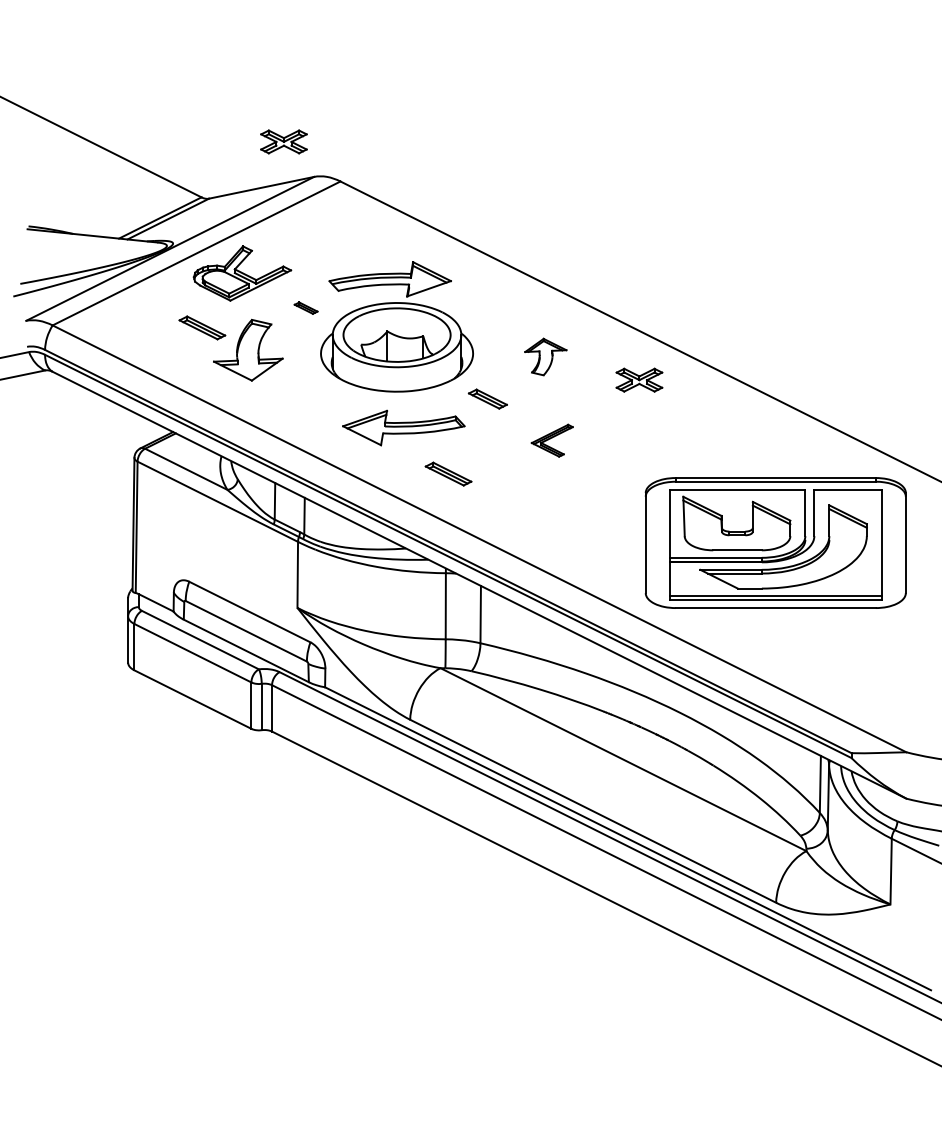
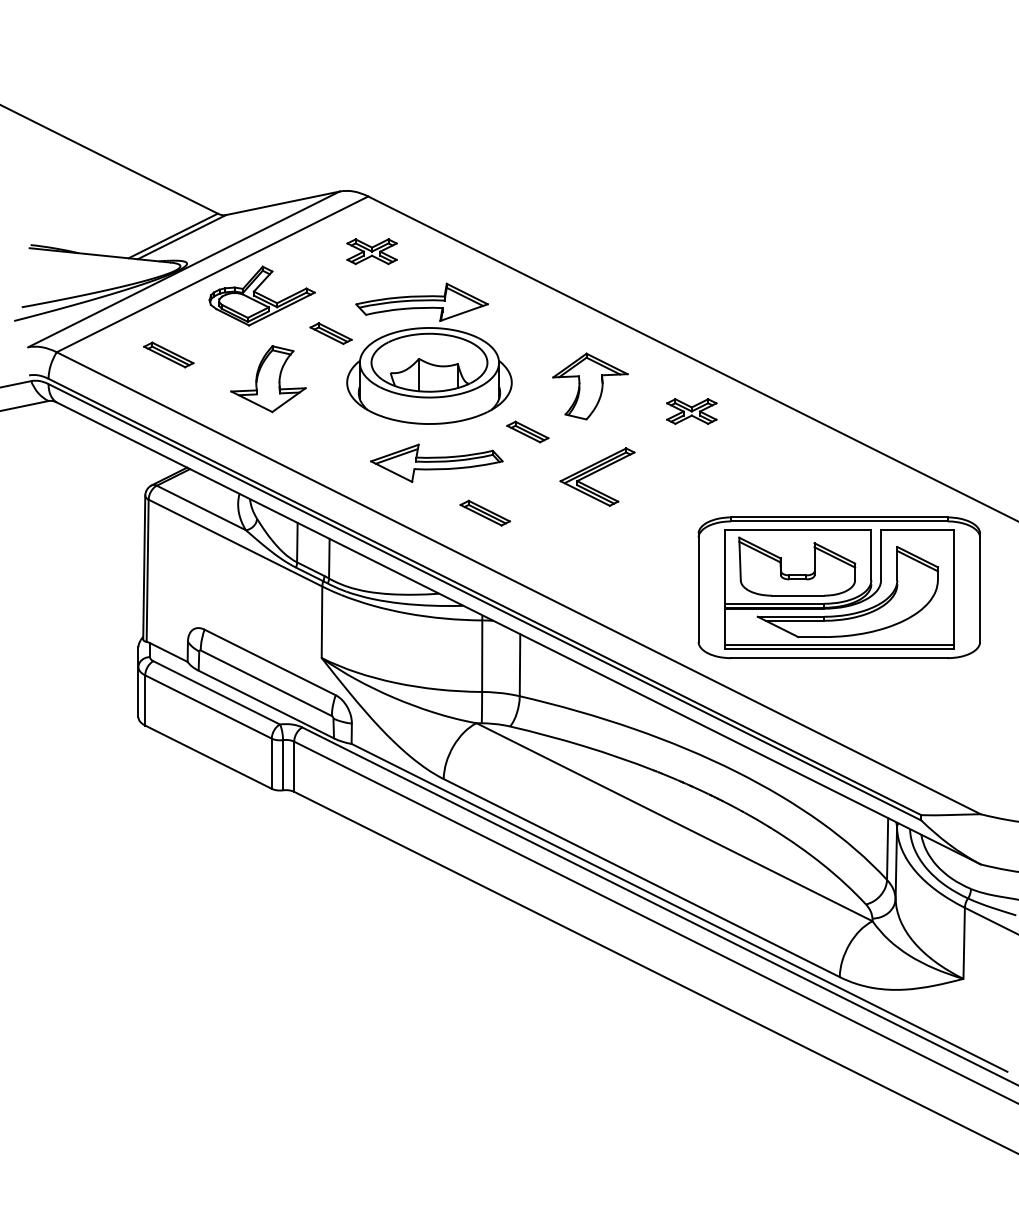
part: (283, 141) -> (371, 251), moved
part: (305, 308) -> (330, 333), size x1.67
part: (202, 327) -> (168, 354), moved
part: (545, 357) -> (590, 386), size x1.67
part: (552, 440) -> (597, 476), size x1.67

